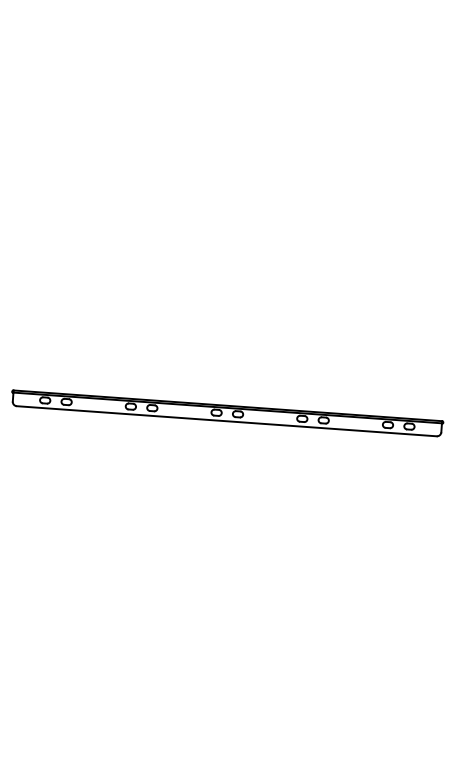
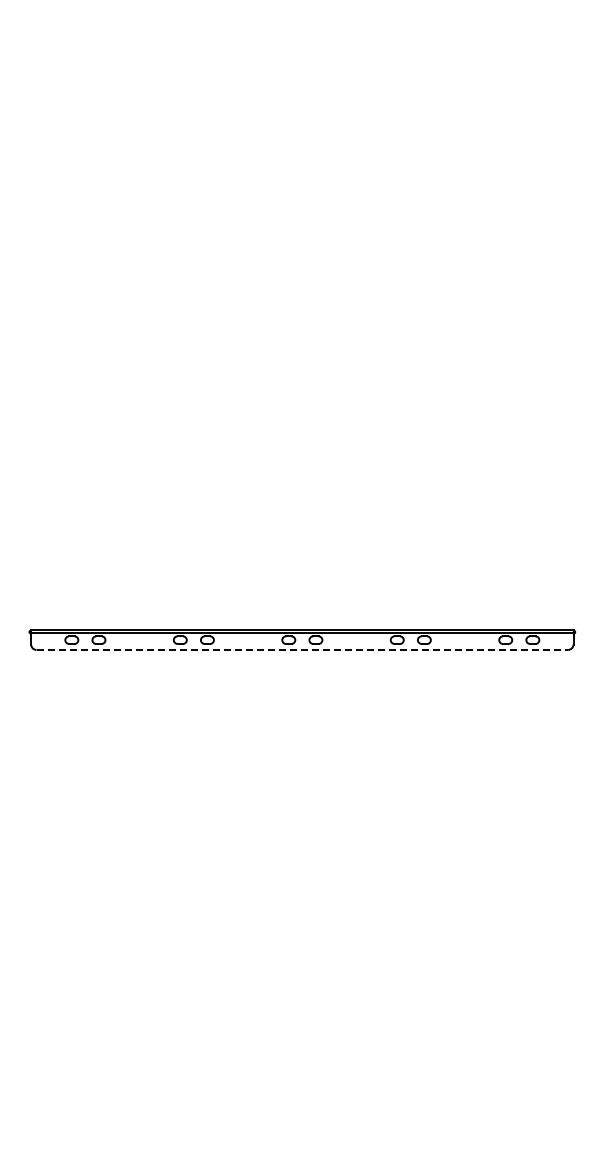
line: (226, 420) -> (302, 649), solid -> dashed

